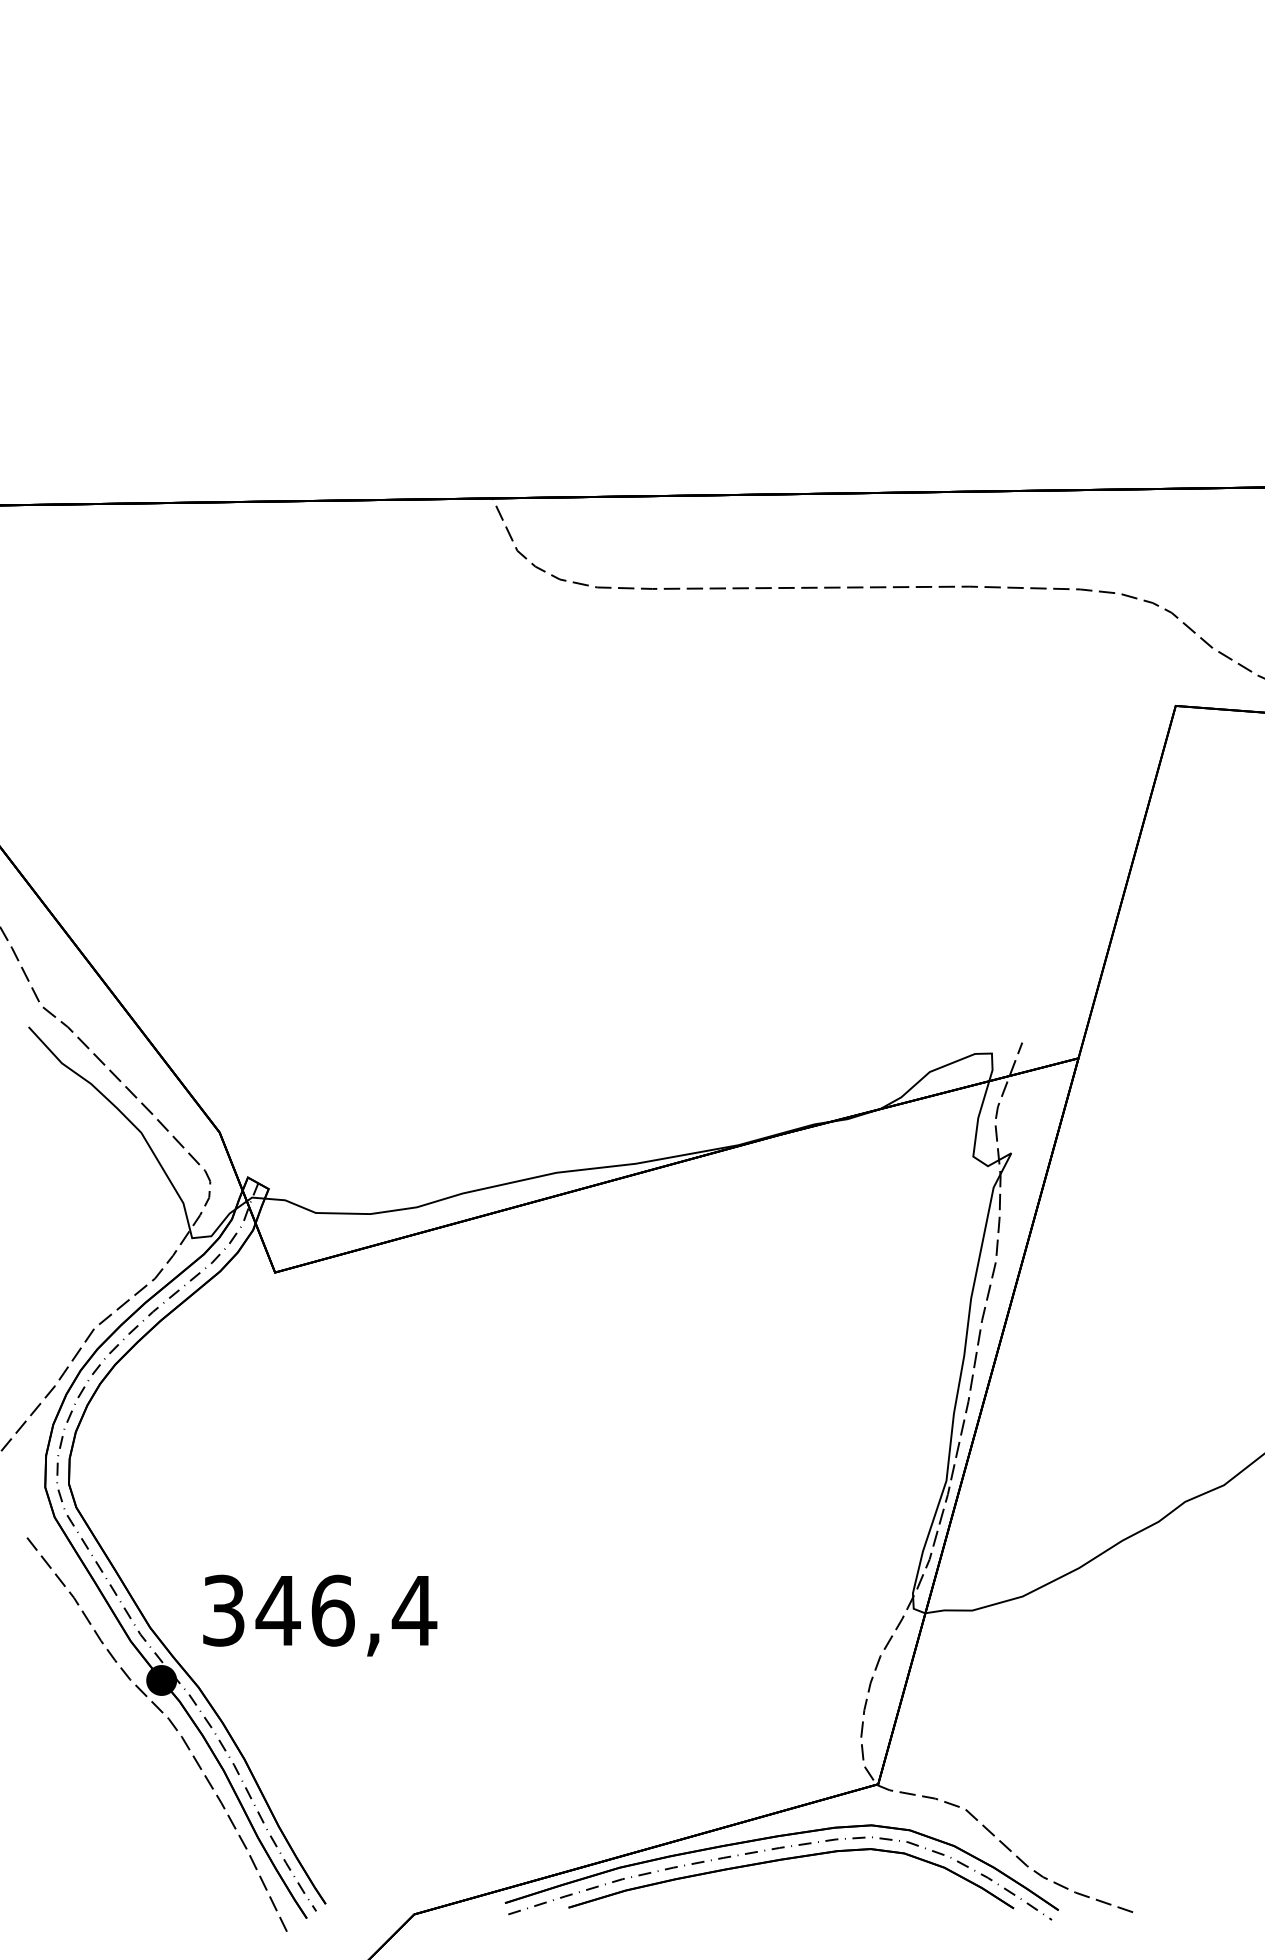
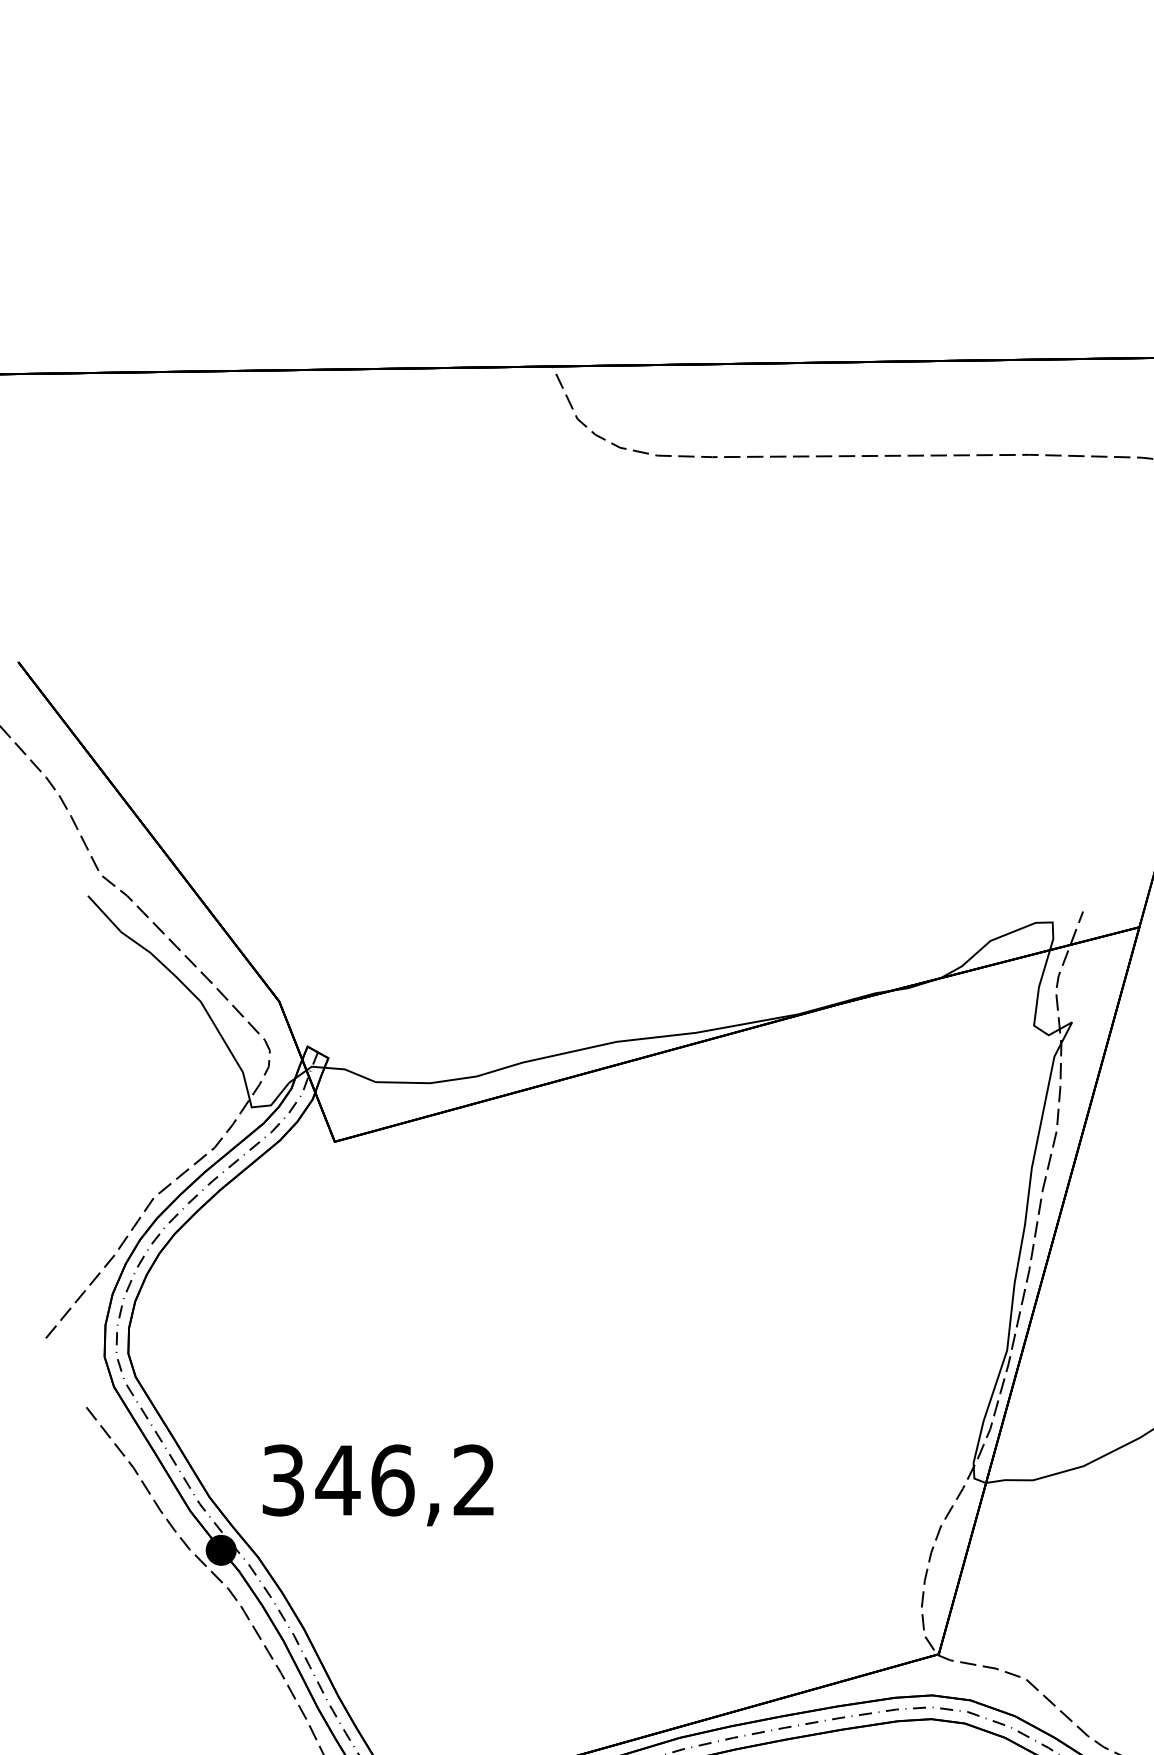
text: (414, 1609) -> (474, 1479), 346,4 -> 346,2

